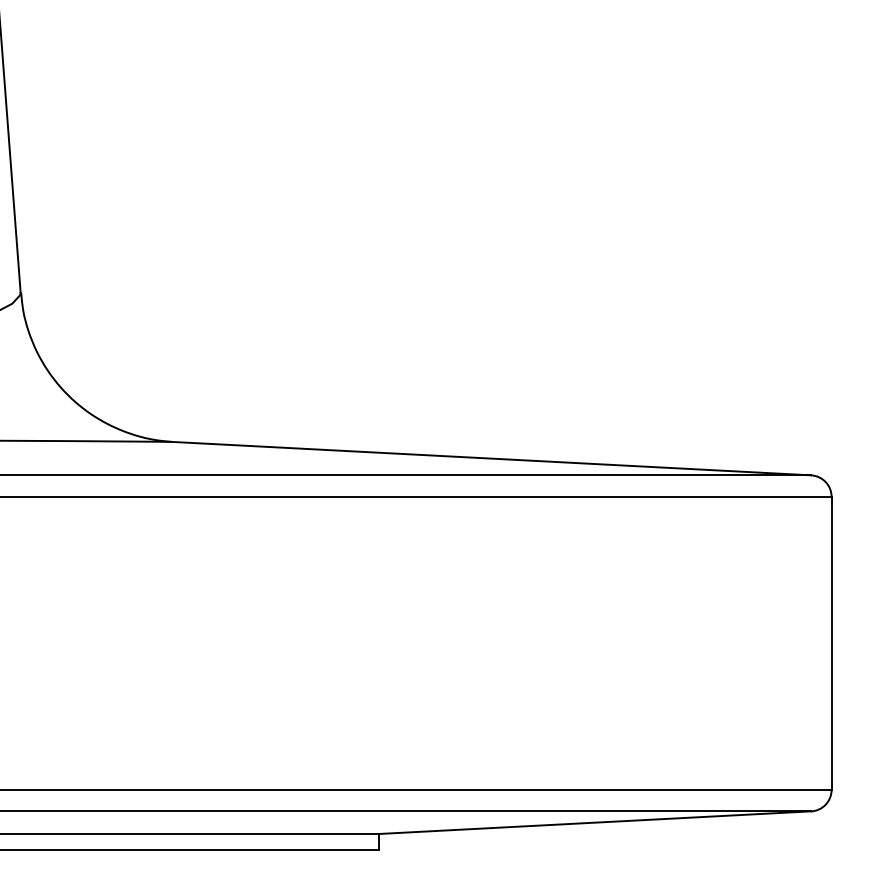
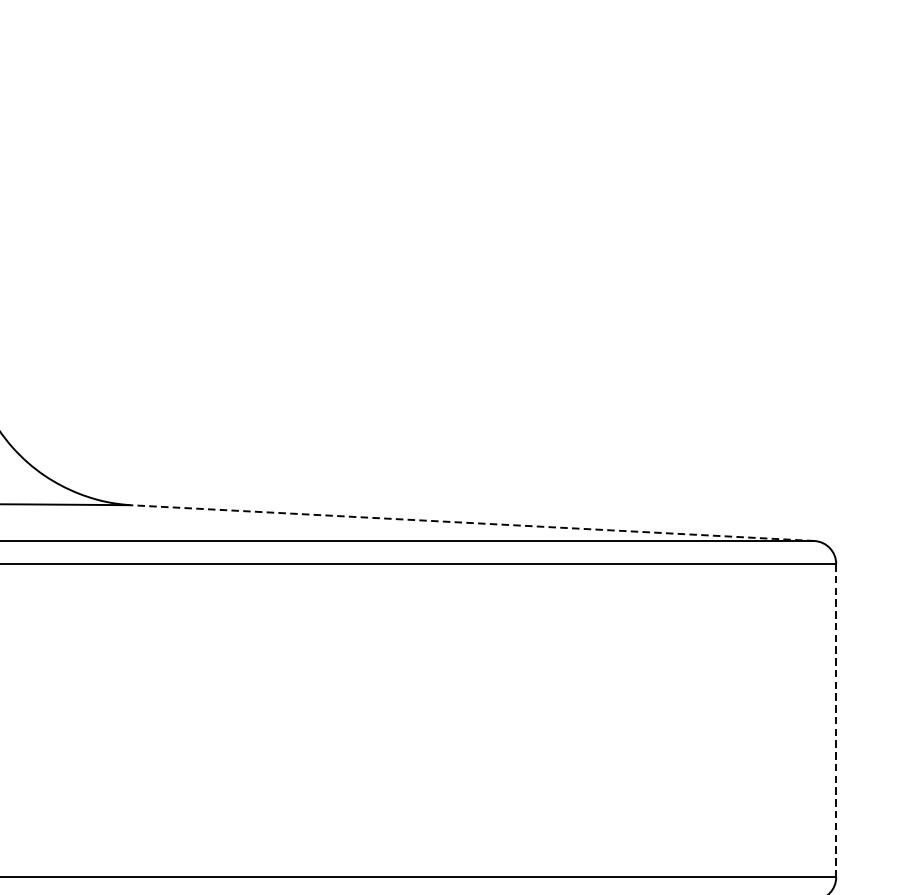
line: (491, 458) -> (472, 522), solid -> dashed
line: (831, 643) -> (836, 720), solid -> dashed

